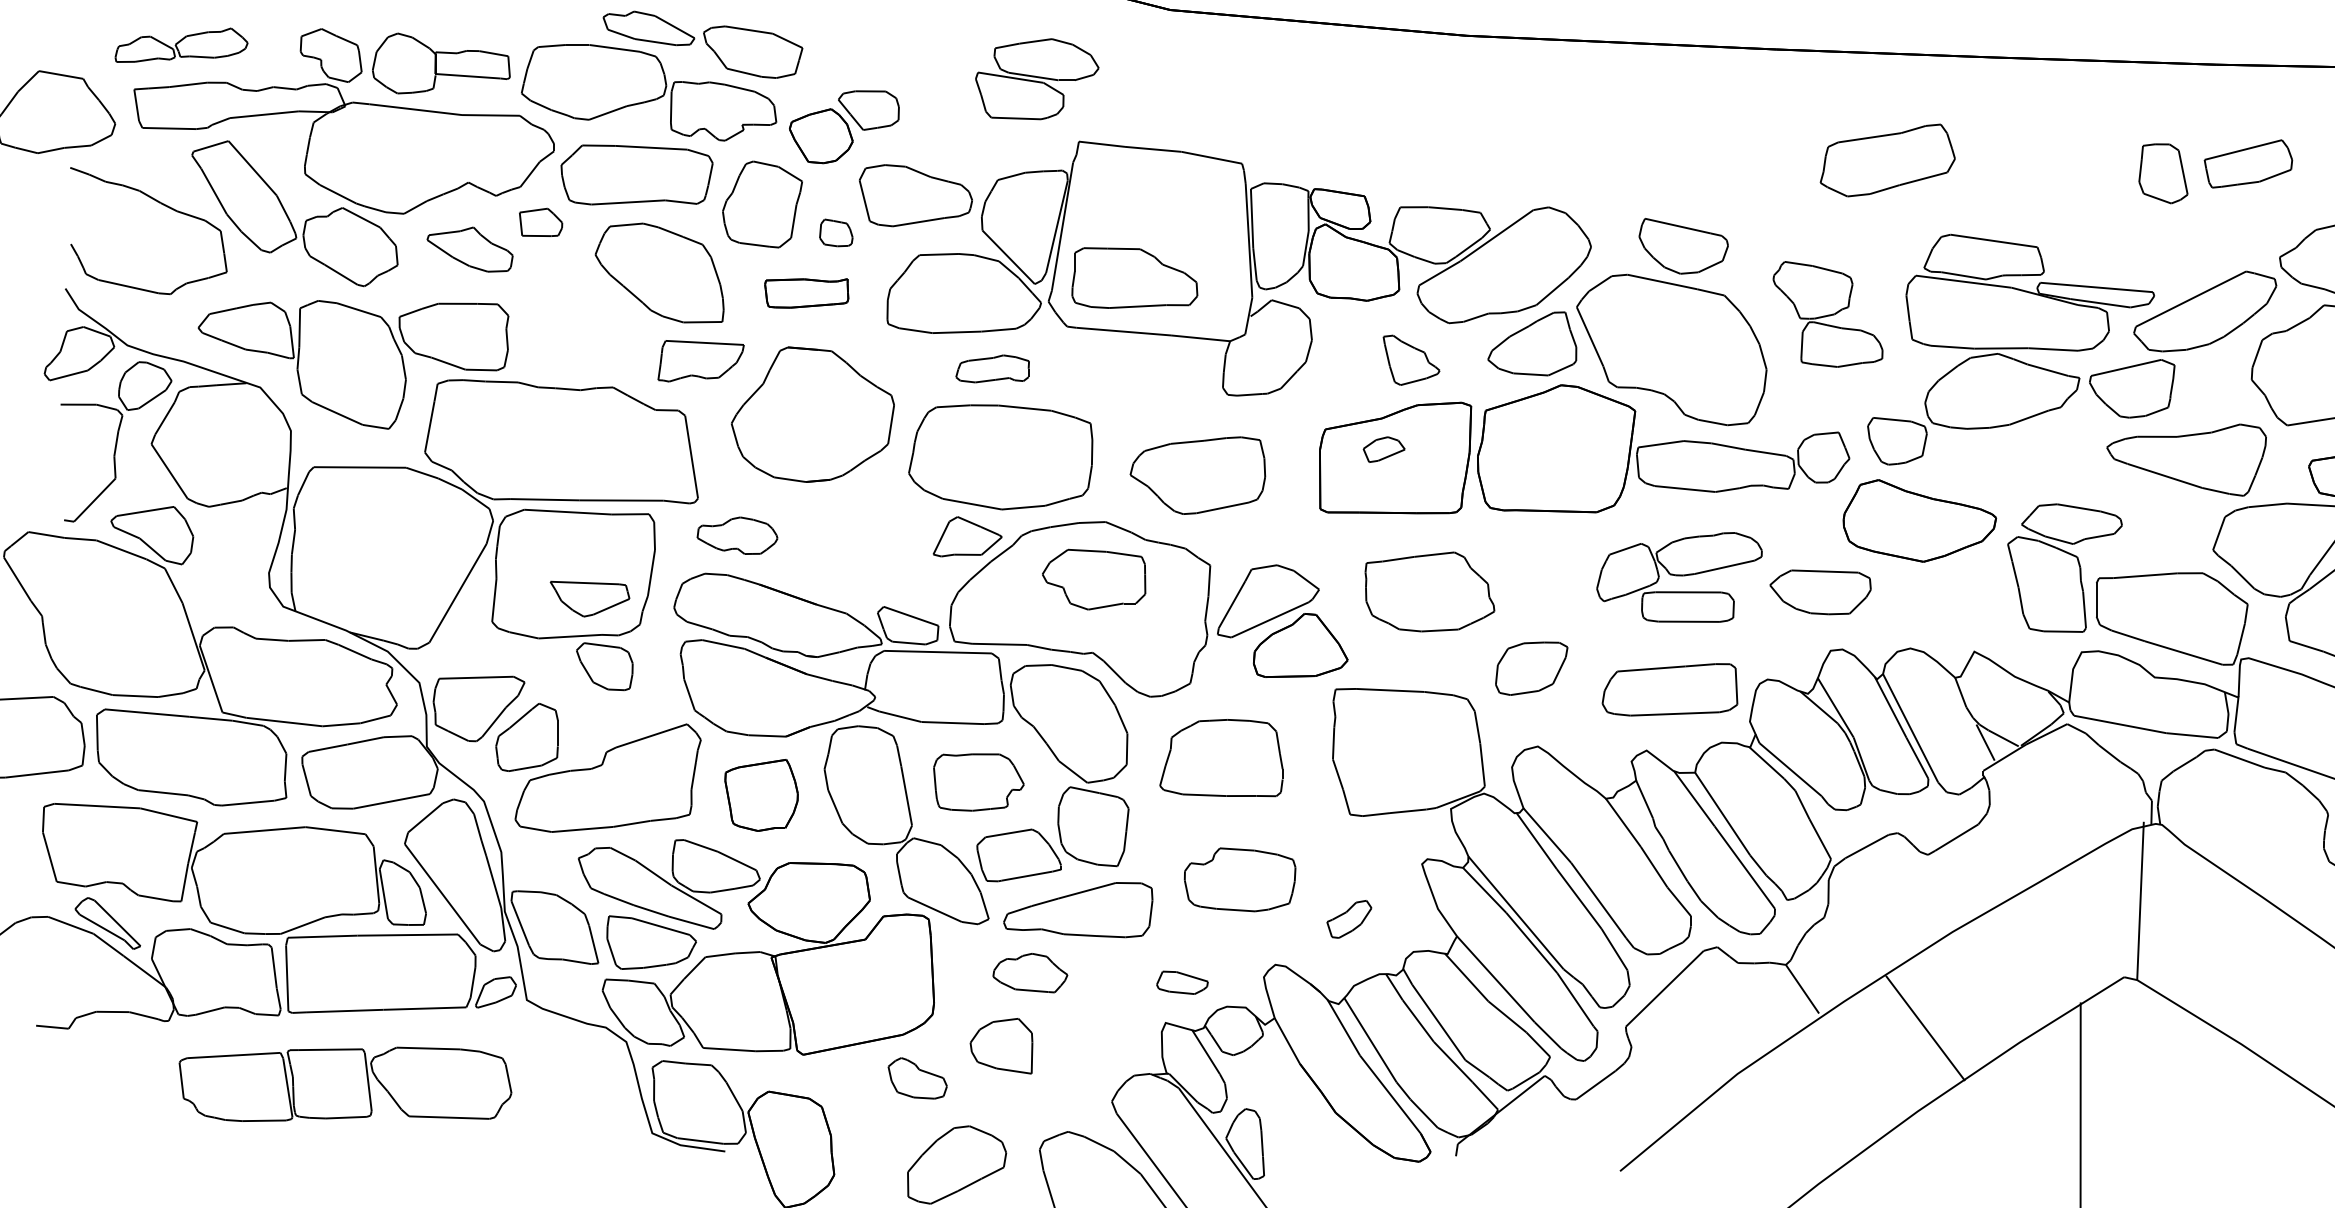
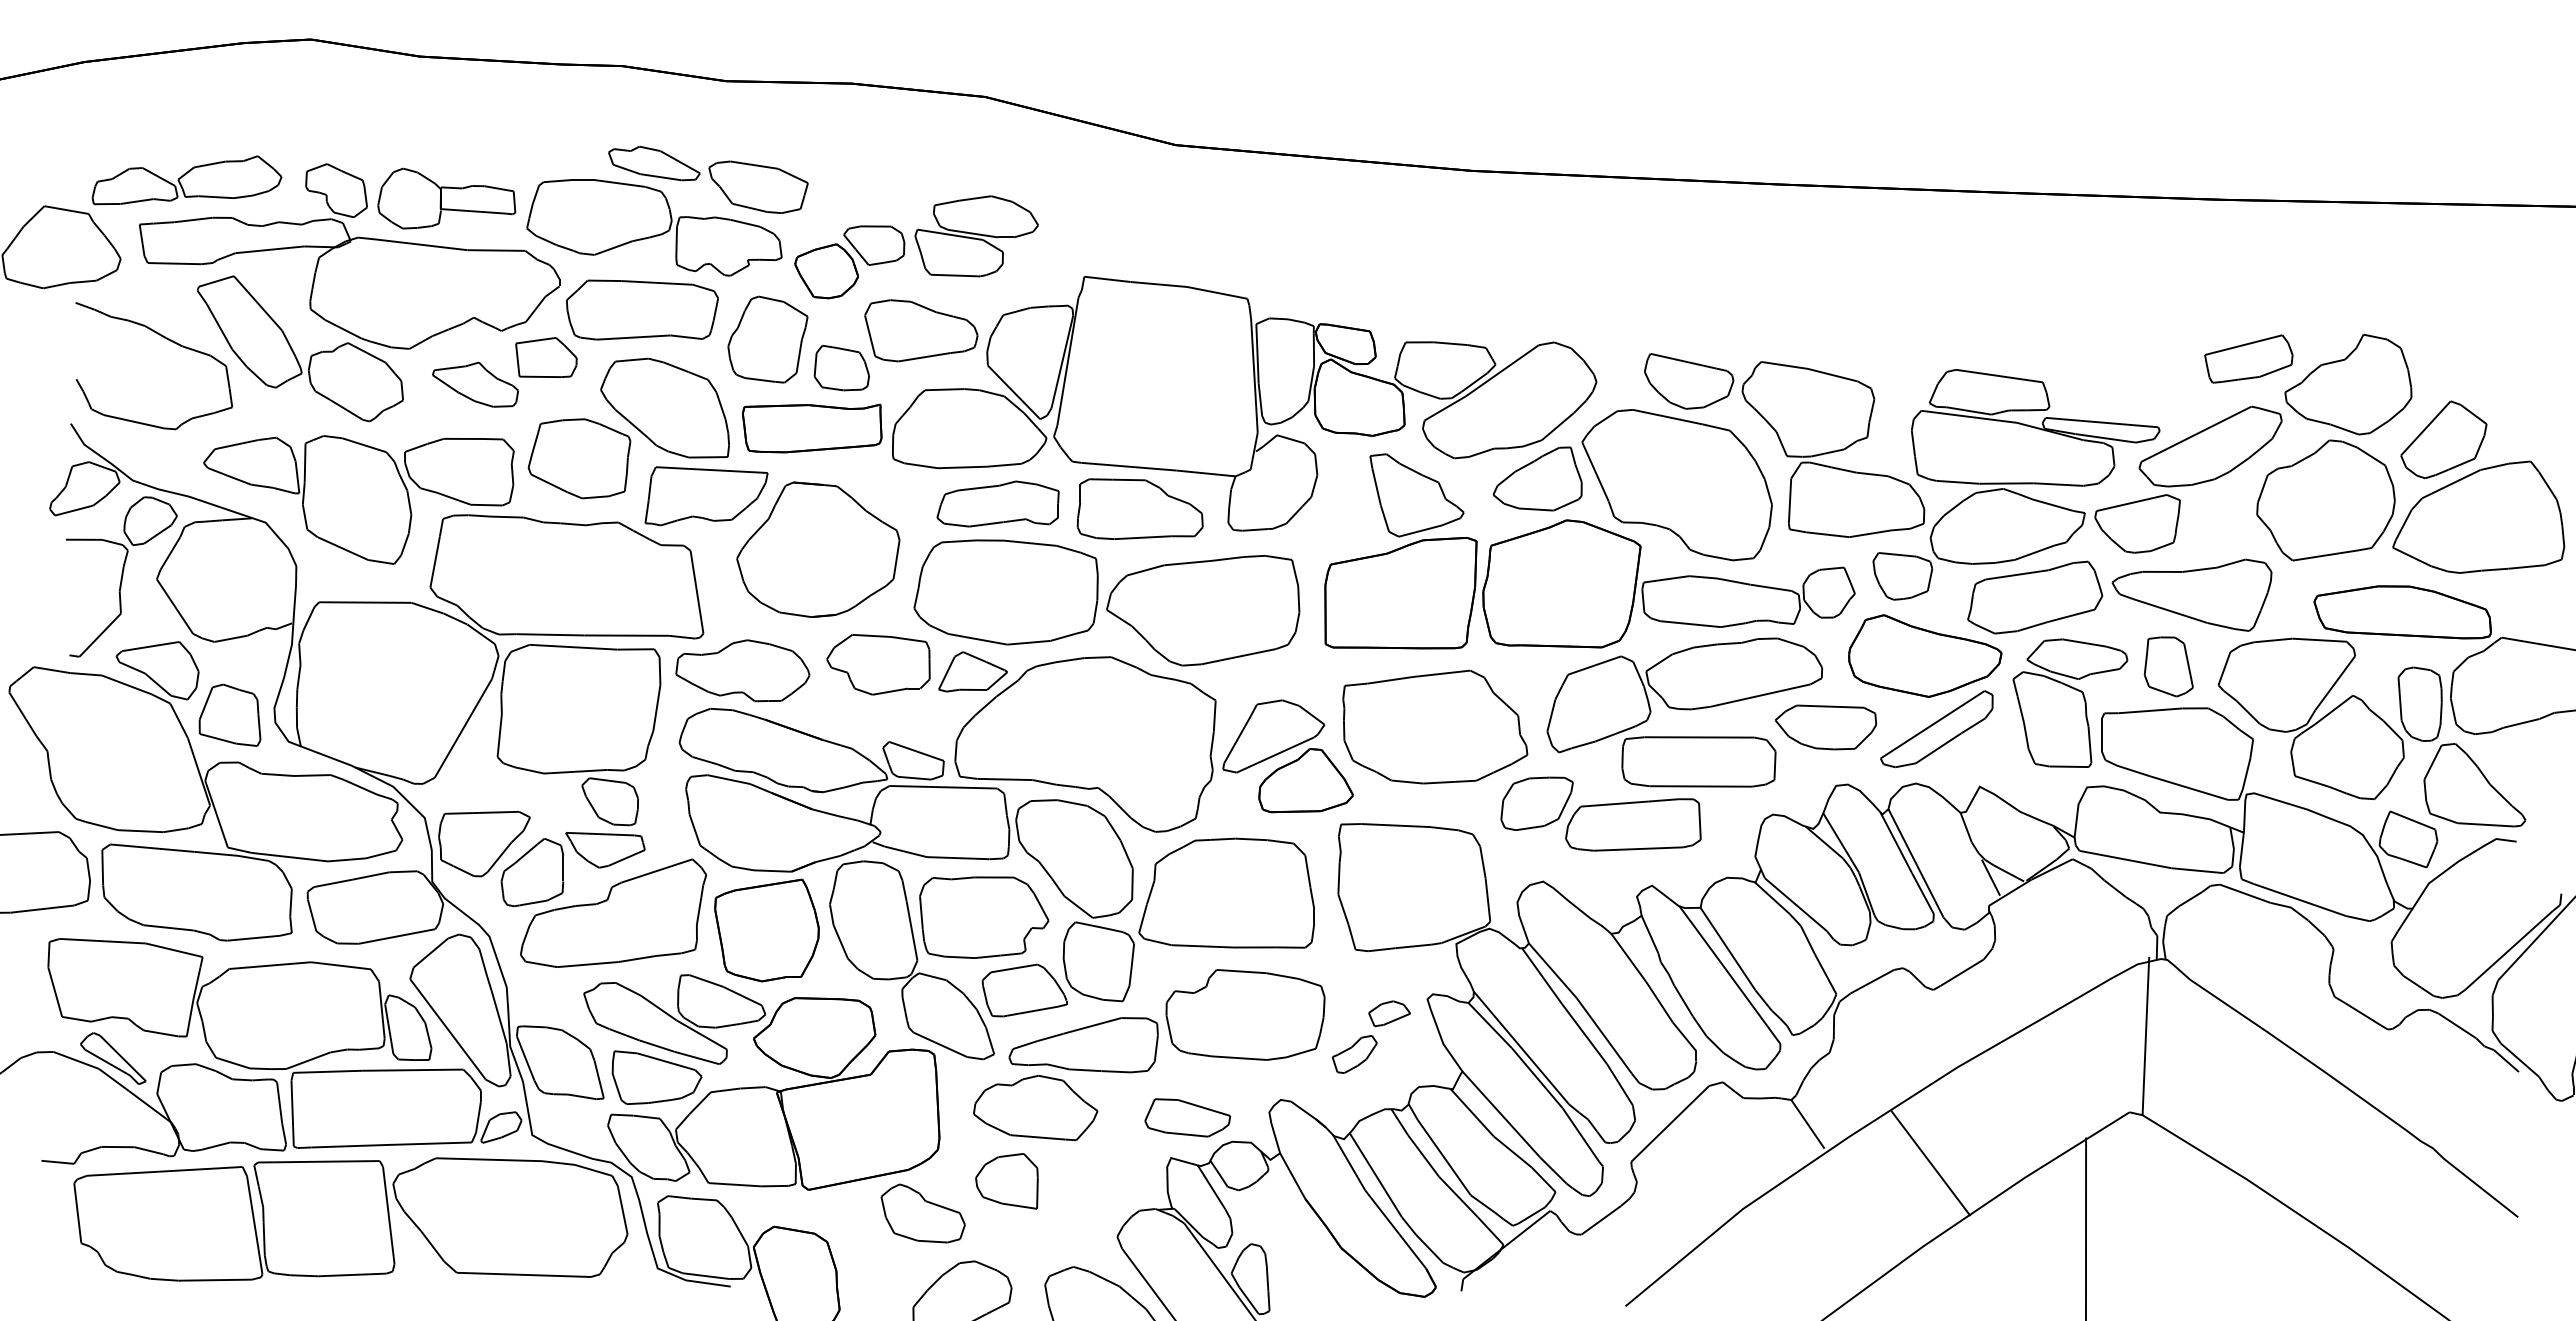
part: (181, 45) -> (186, 180), size x1.43
part: (1037, 79) -> (976, 236), moved
part: (1888, 160) -> (2035, 597), moved
part: (2248, 163) -> (2248, 358), moved
part: (2163, 173) -> (2168, 666), moved
part: (541, 222) -> (546, 357), size x1.43
part: (836, 232) -> (841, 367), size x1.67
part: (1134, 277) -> (1139, 508), moved
part: (806, 293) -> (811, 428), size x1.67
part: (1828, 314) -> (1833, 449), size x1.67
part: (574, 323) -> (579, 458), added
part: (1411, 360) -> (1416, 495), size x1.67
part: (701, 361) -> (706, 496), size x1.43
part: (992, 368) -> (997, 503), size x1.67
part: (1384, 449) -> (1389, 1013), moved
part: (1198, 475) -> (1203, 610), size x1.43
part: (737, 535) -> (742, 670), size x1.67
part: (1679, 577) -> (1684, 712), size x1.67
part: (224, 579) -> (229, 714), added
part: (1094, 579) -> (878, 664), moved
part: (1430, 591) -> (1435, 726), size x1.43
part: (1931, 594) -> (1936, 729), added
part: (590, 599) -> (605, 850), moved
part: (1670, 689) -> (1633, 824), moved
part: (1221, 757) -> (1226, 892), size x1.43
part: (979, 782) -> (984, 917), size x1.43
part: (761, 795) -> (766, 930), size x1.43
part: (1240, 879) -> (1245, 1014), size x1.43
part: (1030, 973) -> (1035, 1108), size x1.67
part: (1182, 982) -> (1187, 1117), size x1.67
part: (917, 1078) -> (922, 1213), size x1.43
part: (345, 1084) -> (350, 1219), size x1.67

